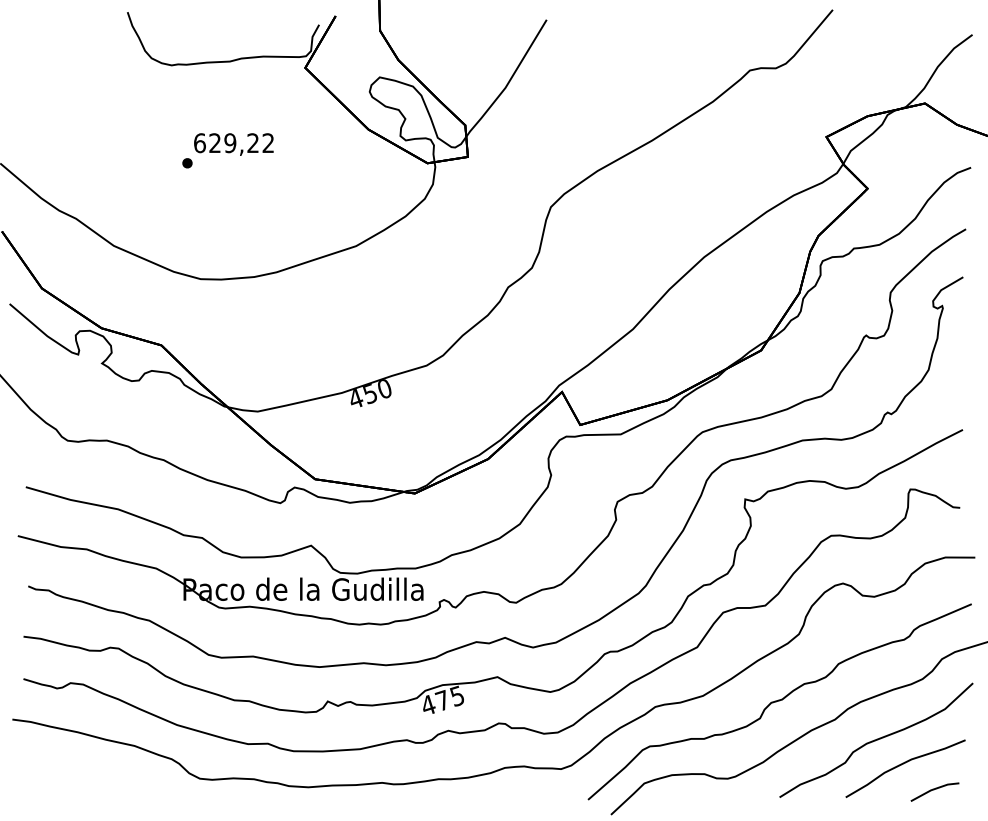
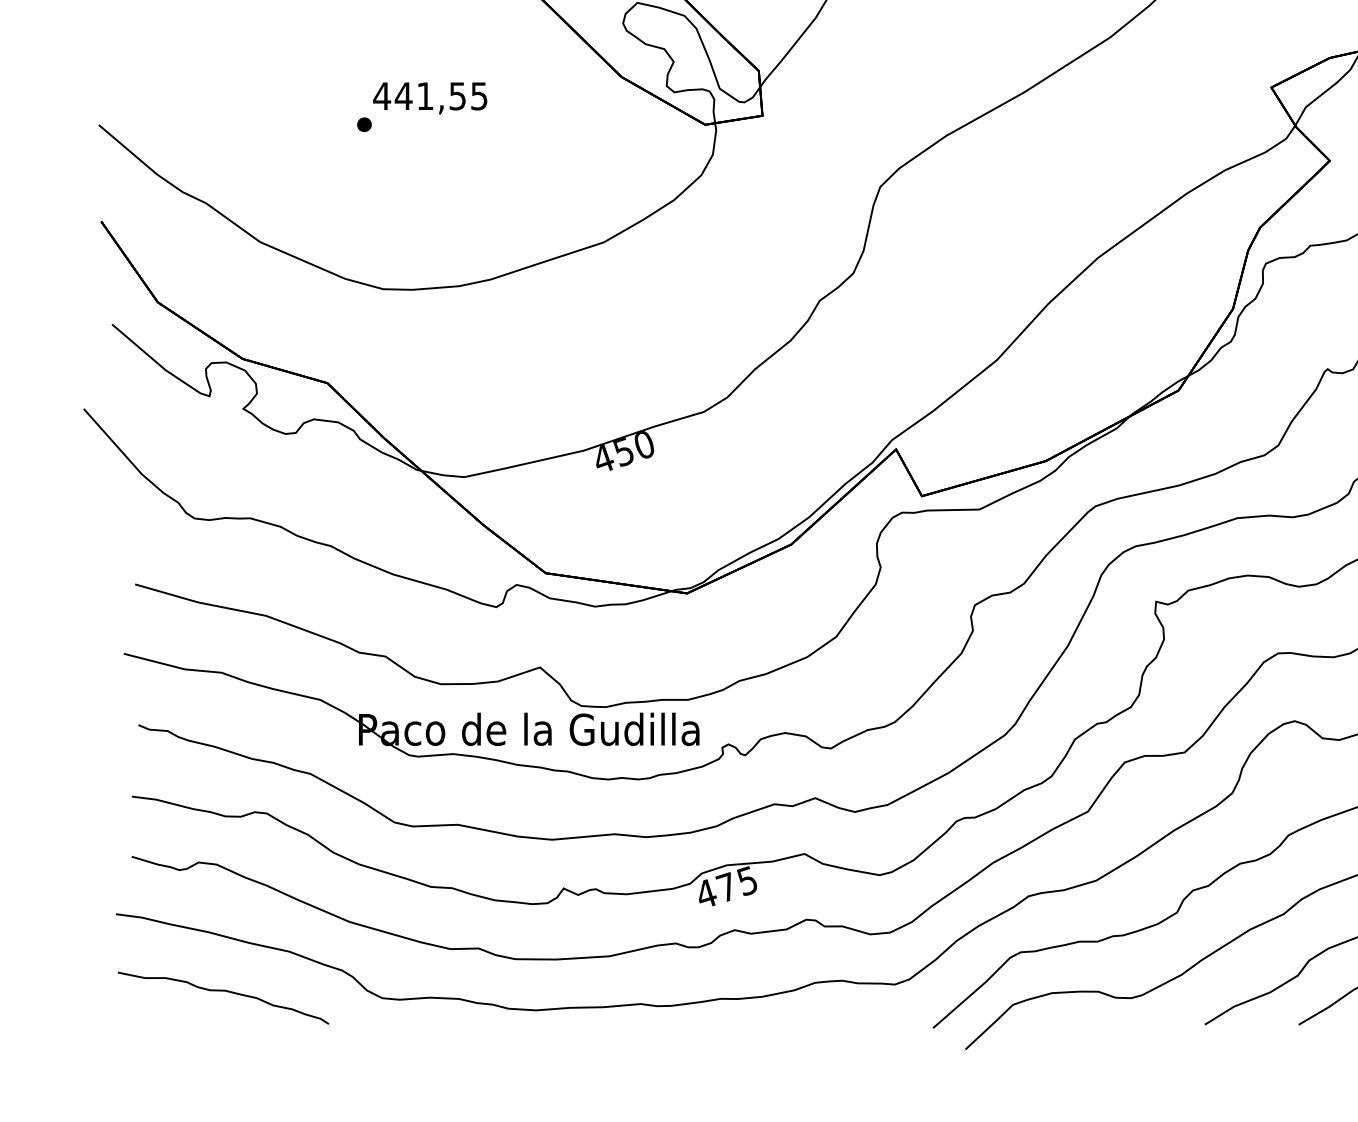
text: (233, 143) -> (429, 96), 629,22 -> 441,55
curve: (87, 774) -> (222, 992), added

